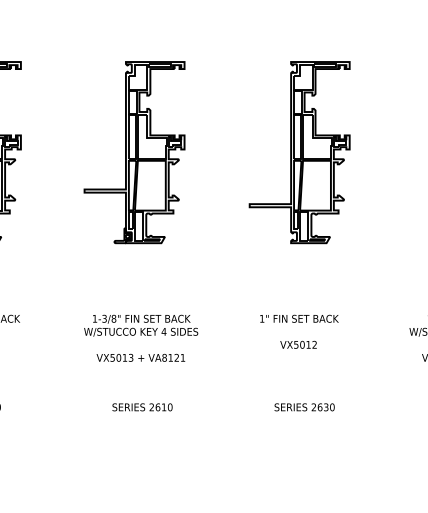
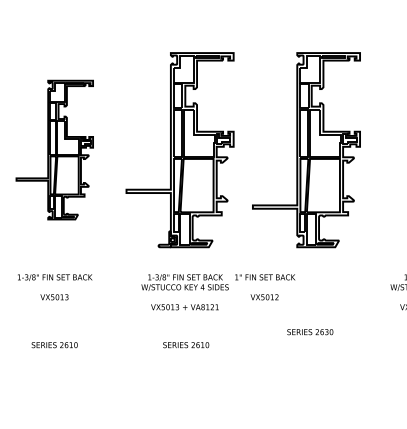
part: (133, 151) -> (179, 149), size x1.4
part: (299, 151) -> (306, 149), size x1.4
text: (299, 332) -> (265, 287), moved
text: (304, 407) -> (310, 332), moved

